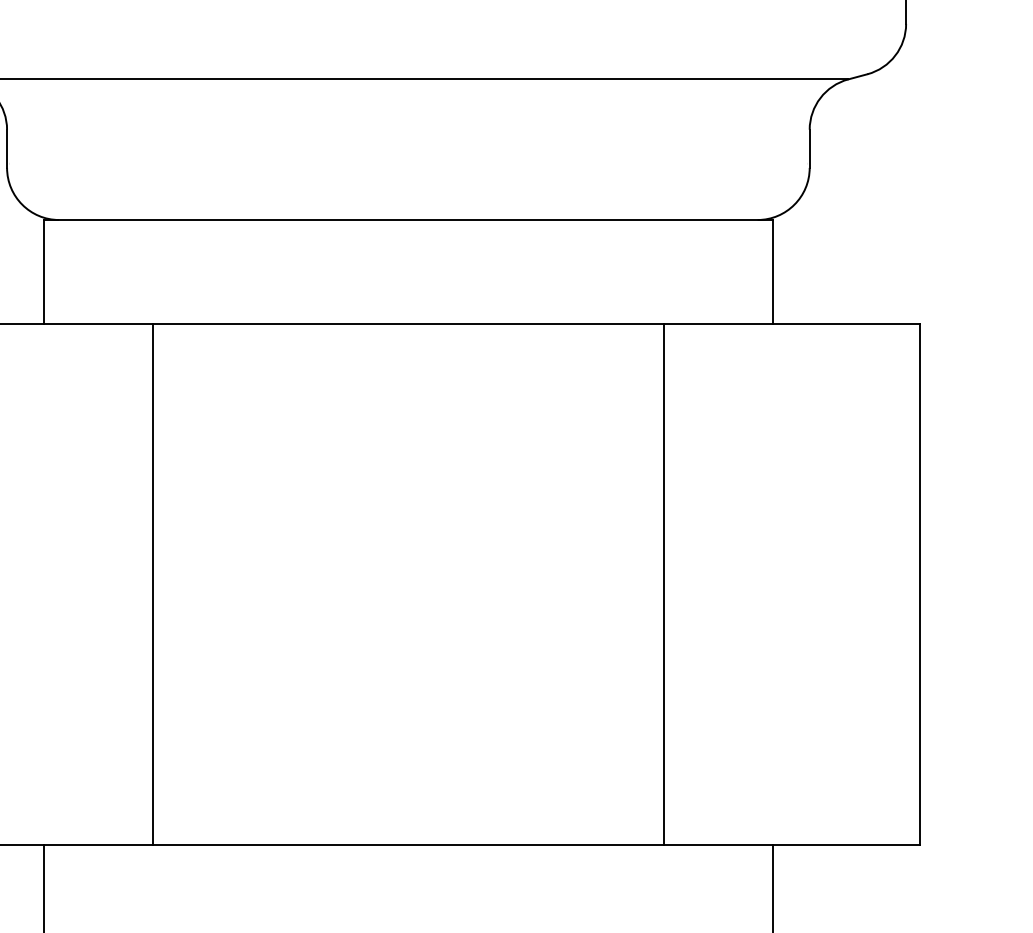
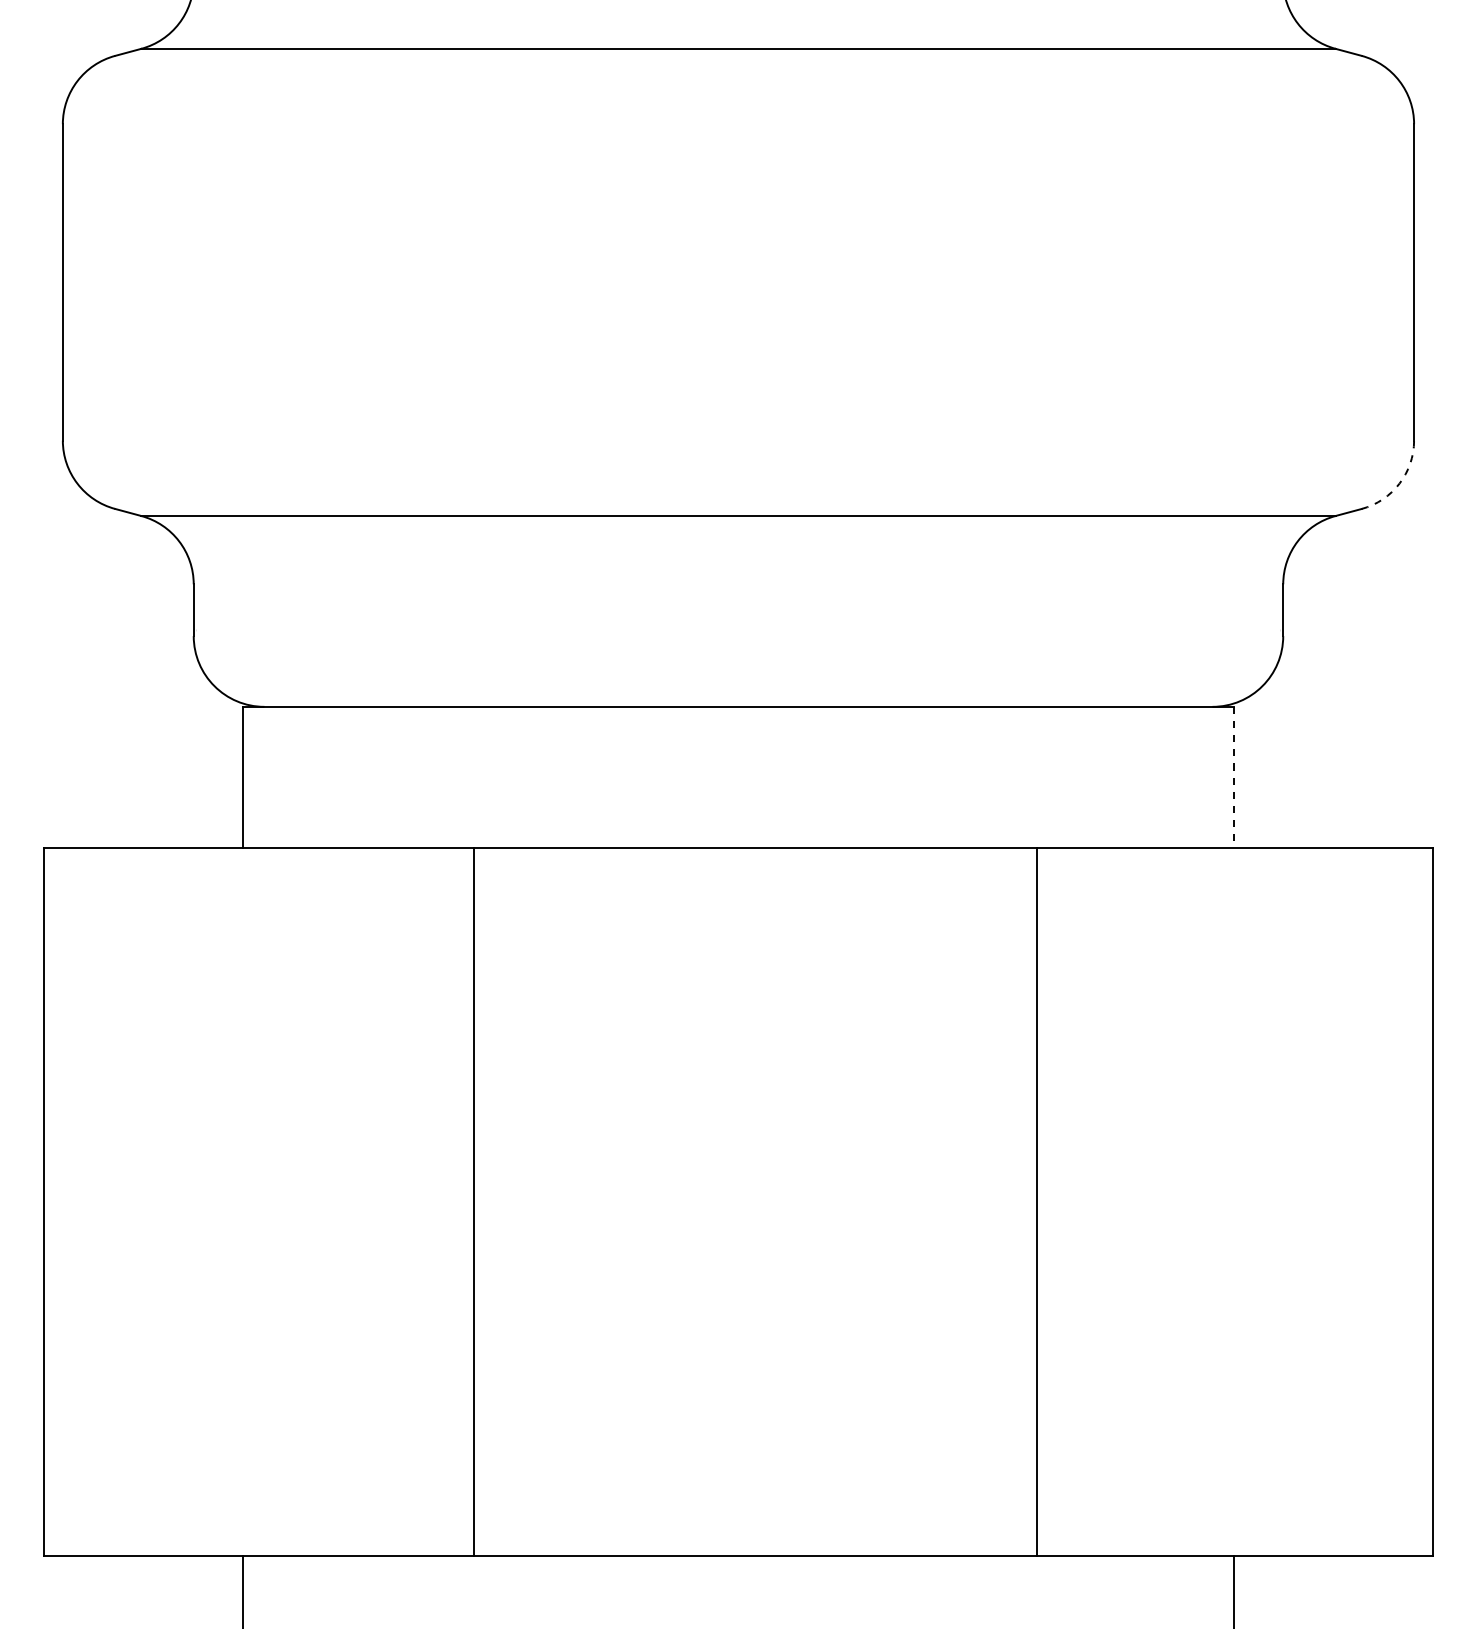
arc: (895, 55) -> (1399, 483), solid -> dashed
line: (773, 272) -> (1233, 777), solid -> dashed
line: (152, 584) -> (474, 1201), moved
line: (664, 584) -> (1036, 1201), moved

